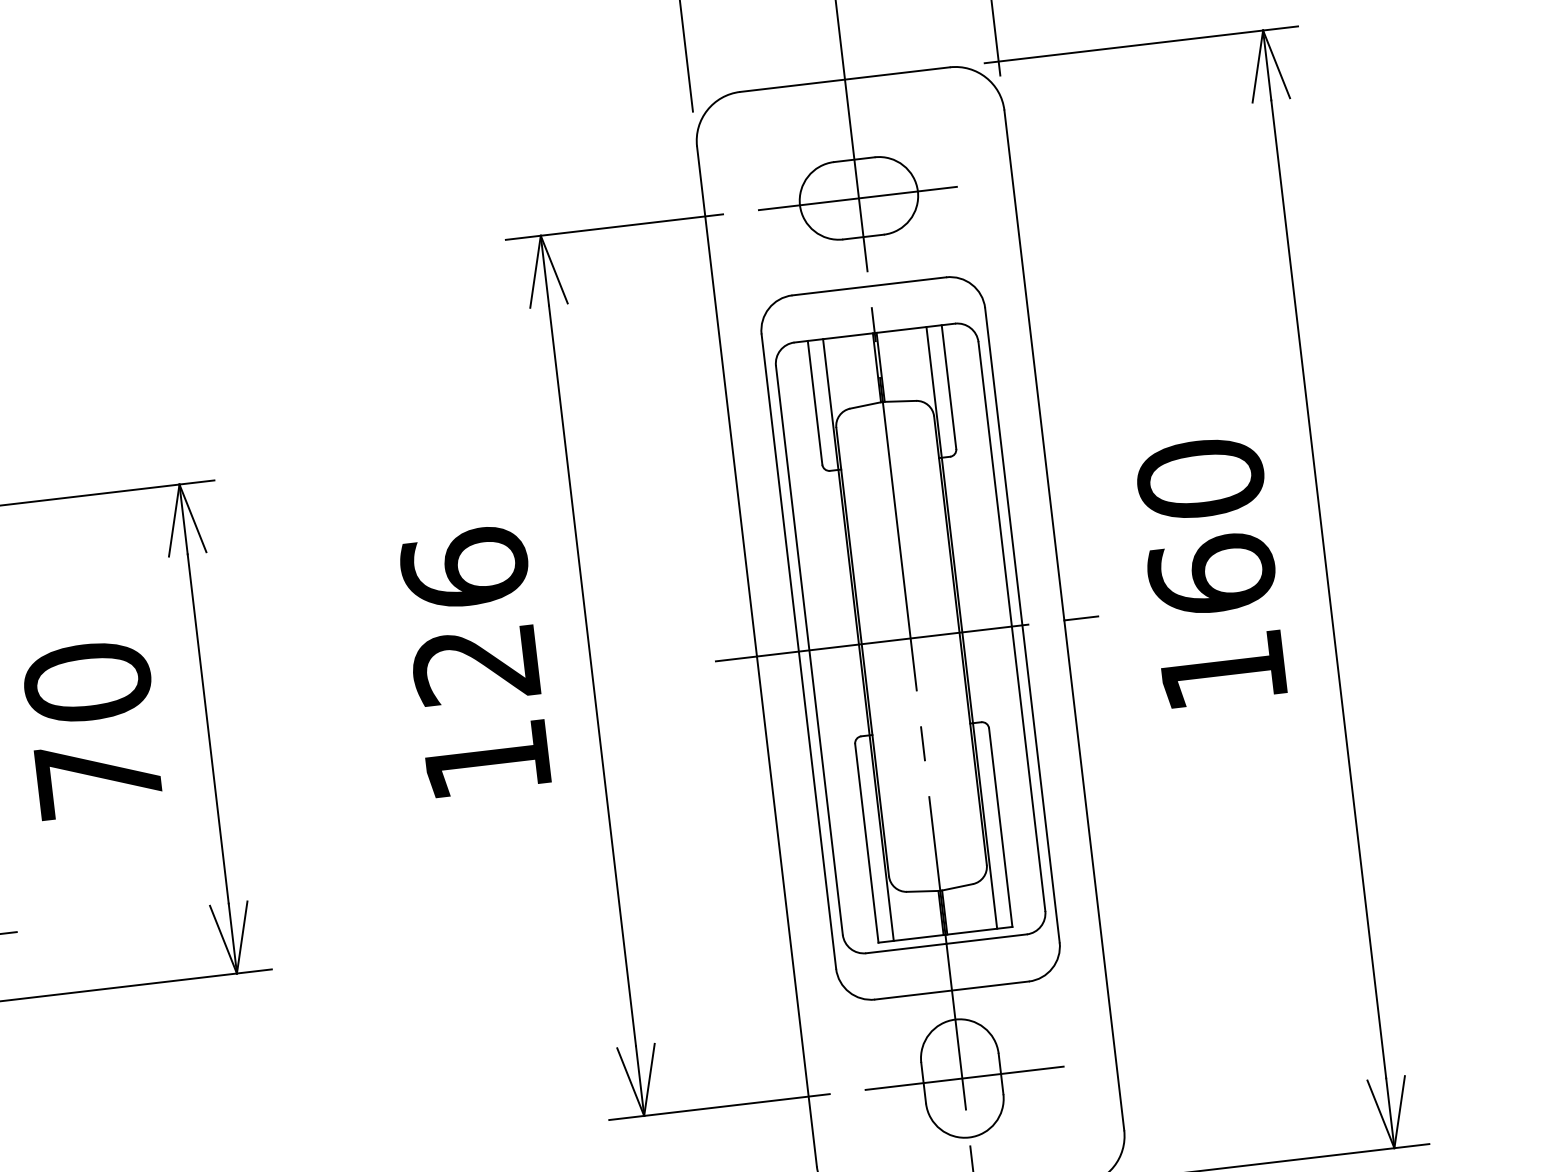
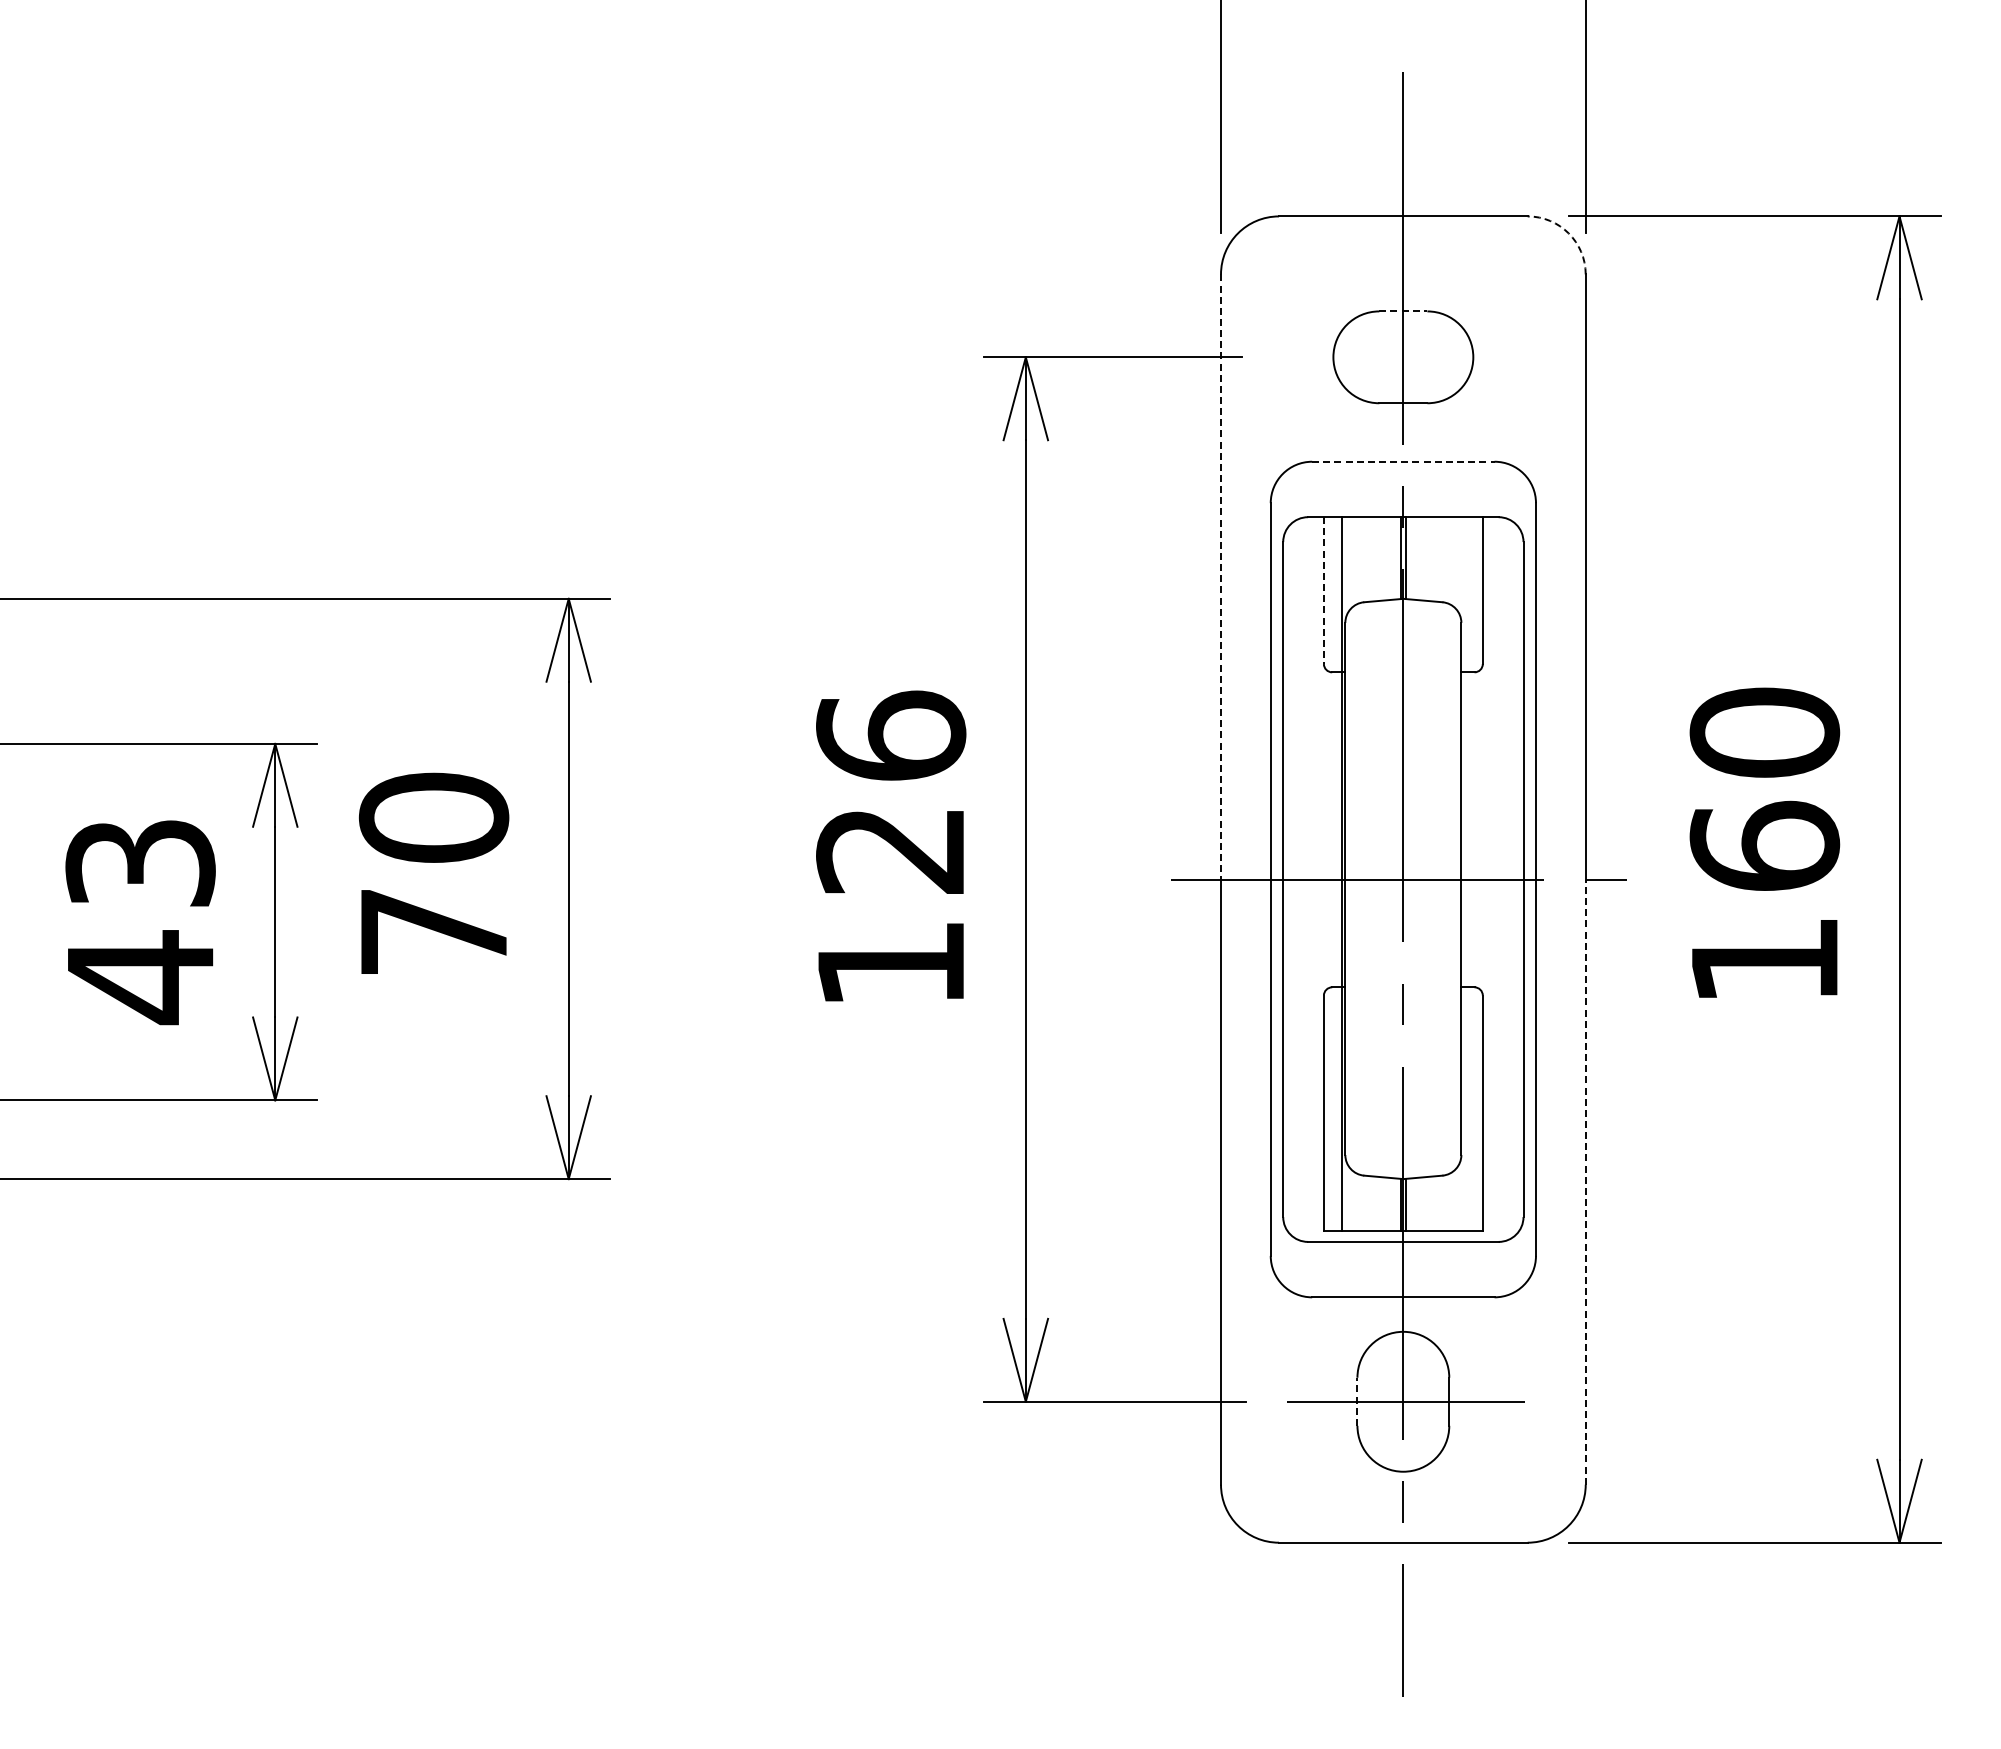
arc: (985, 77) -> (1568, 233), solid -> dashed
line: (854, 159) -> (1403, 311), solid -> dashed
line: (857, 198) -> (1401, 357), removed
line: (869, 286) -> (1403, 461), solid -> dashed
line: (727, 401) -> (1221, 577), solid -> dashed
line: (814, 403) -> (1323, 591), solid -> dashed
line: (961, 628) -> (1464, 874), removed
line: (1094, 875) -> (1585, 1182), solid -> dashed
line: (923, 1082) -> (1357, 1401), solid -> dashed

